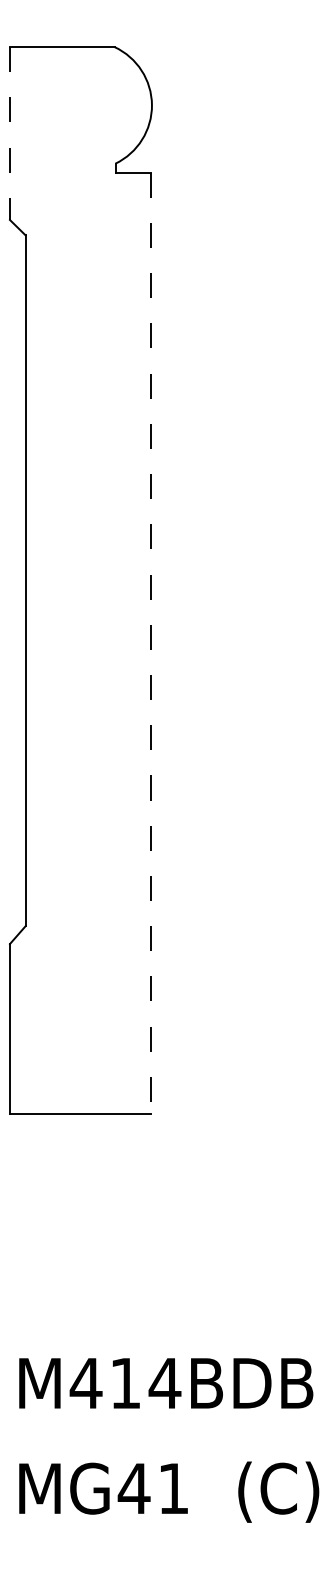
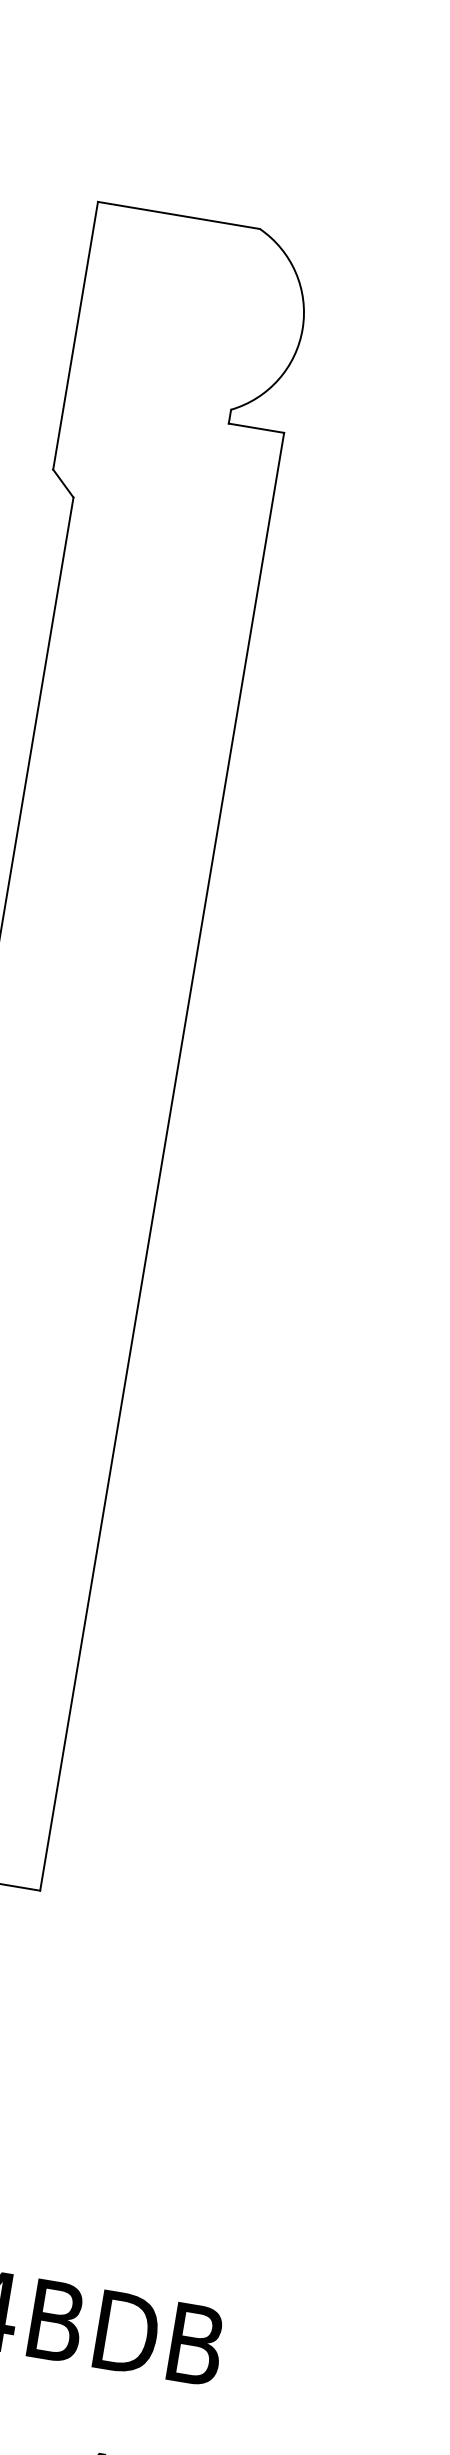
line: (9, 134) -> (74, 337), dashed -> solid
line: (151, 643) -> (162, 1161), dashed -> solid

